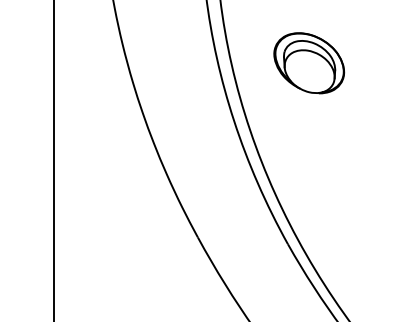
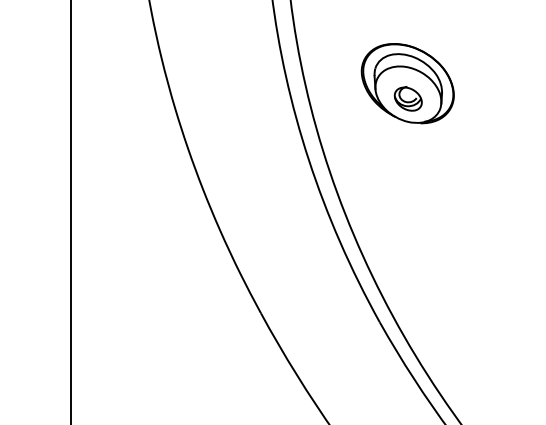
part: (308, 74) -> (407, 98), added

